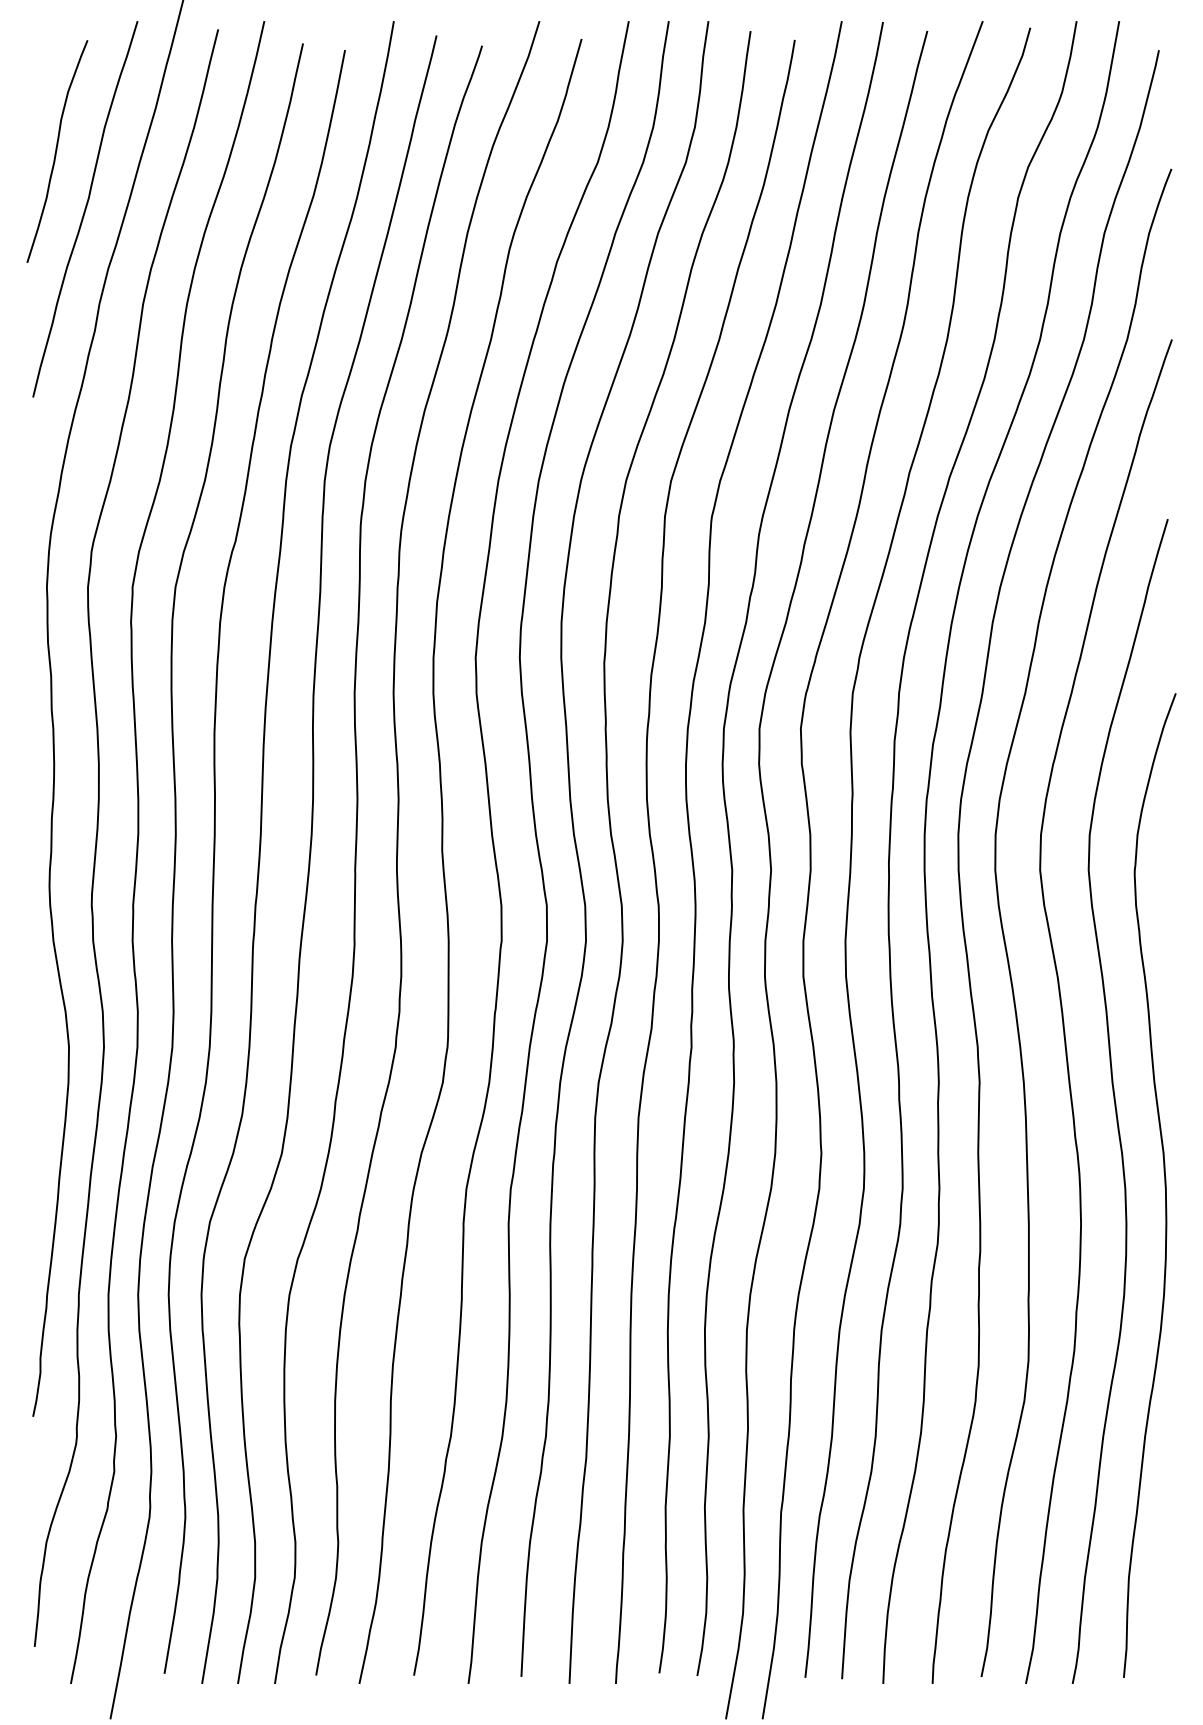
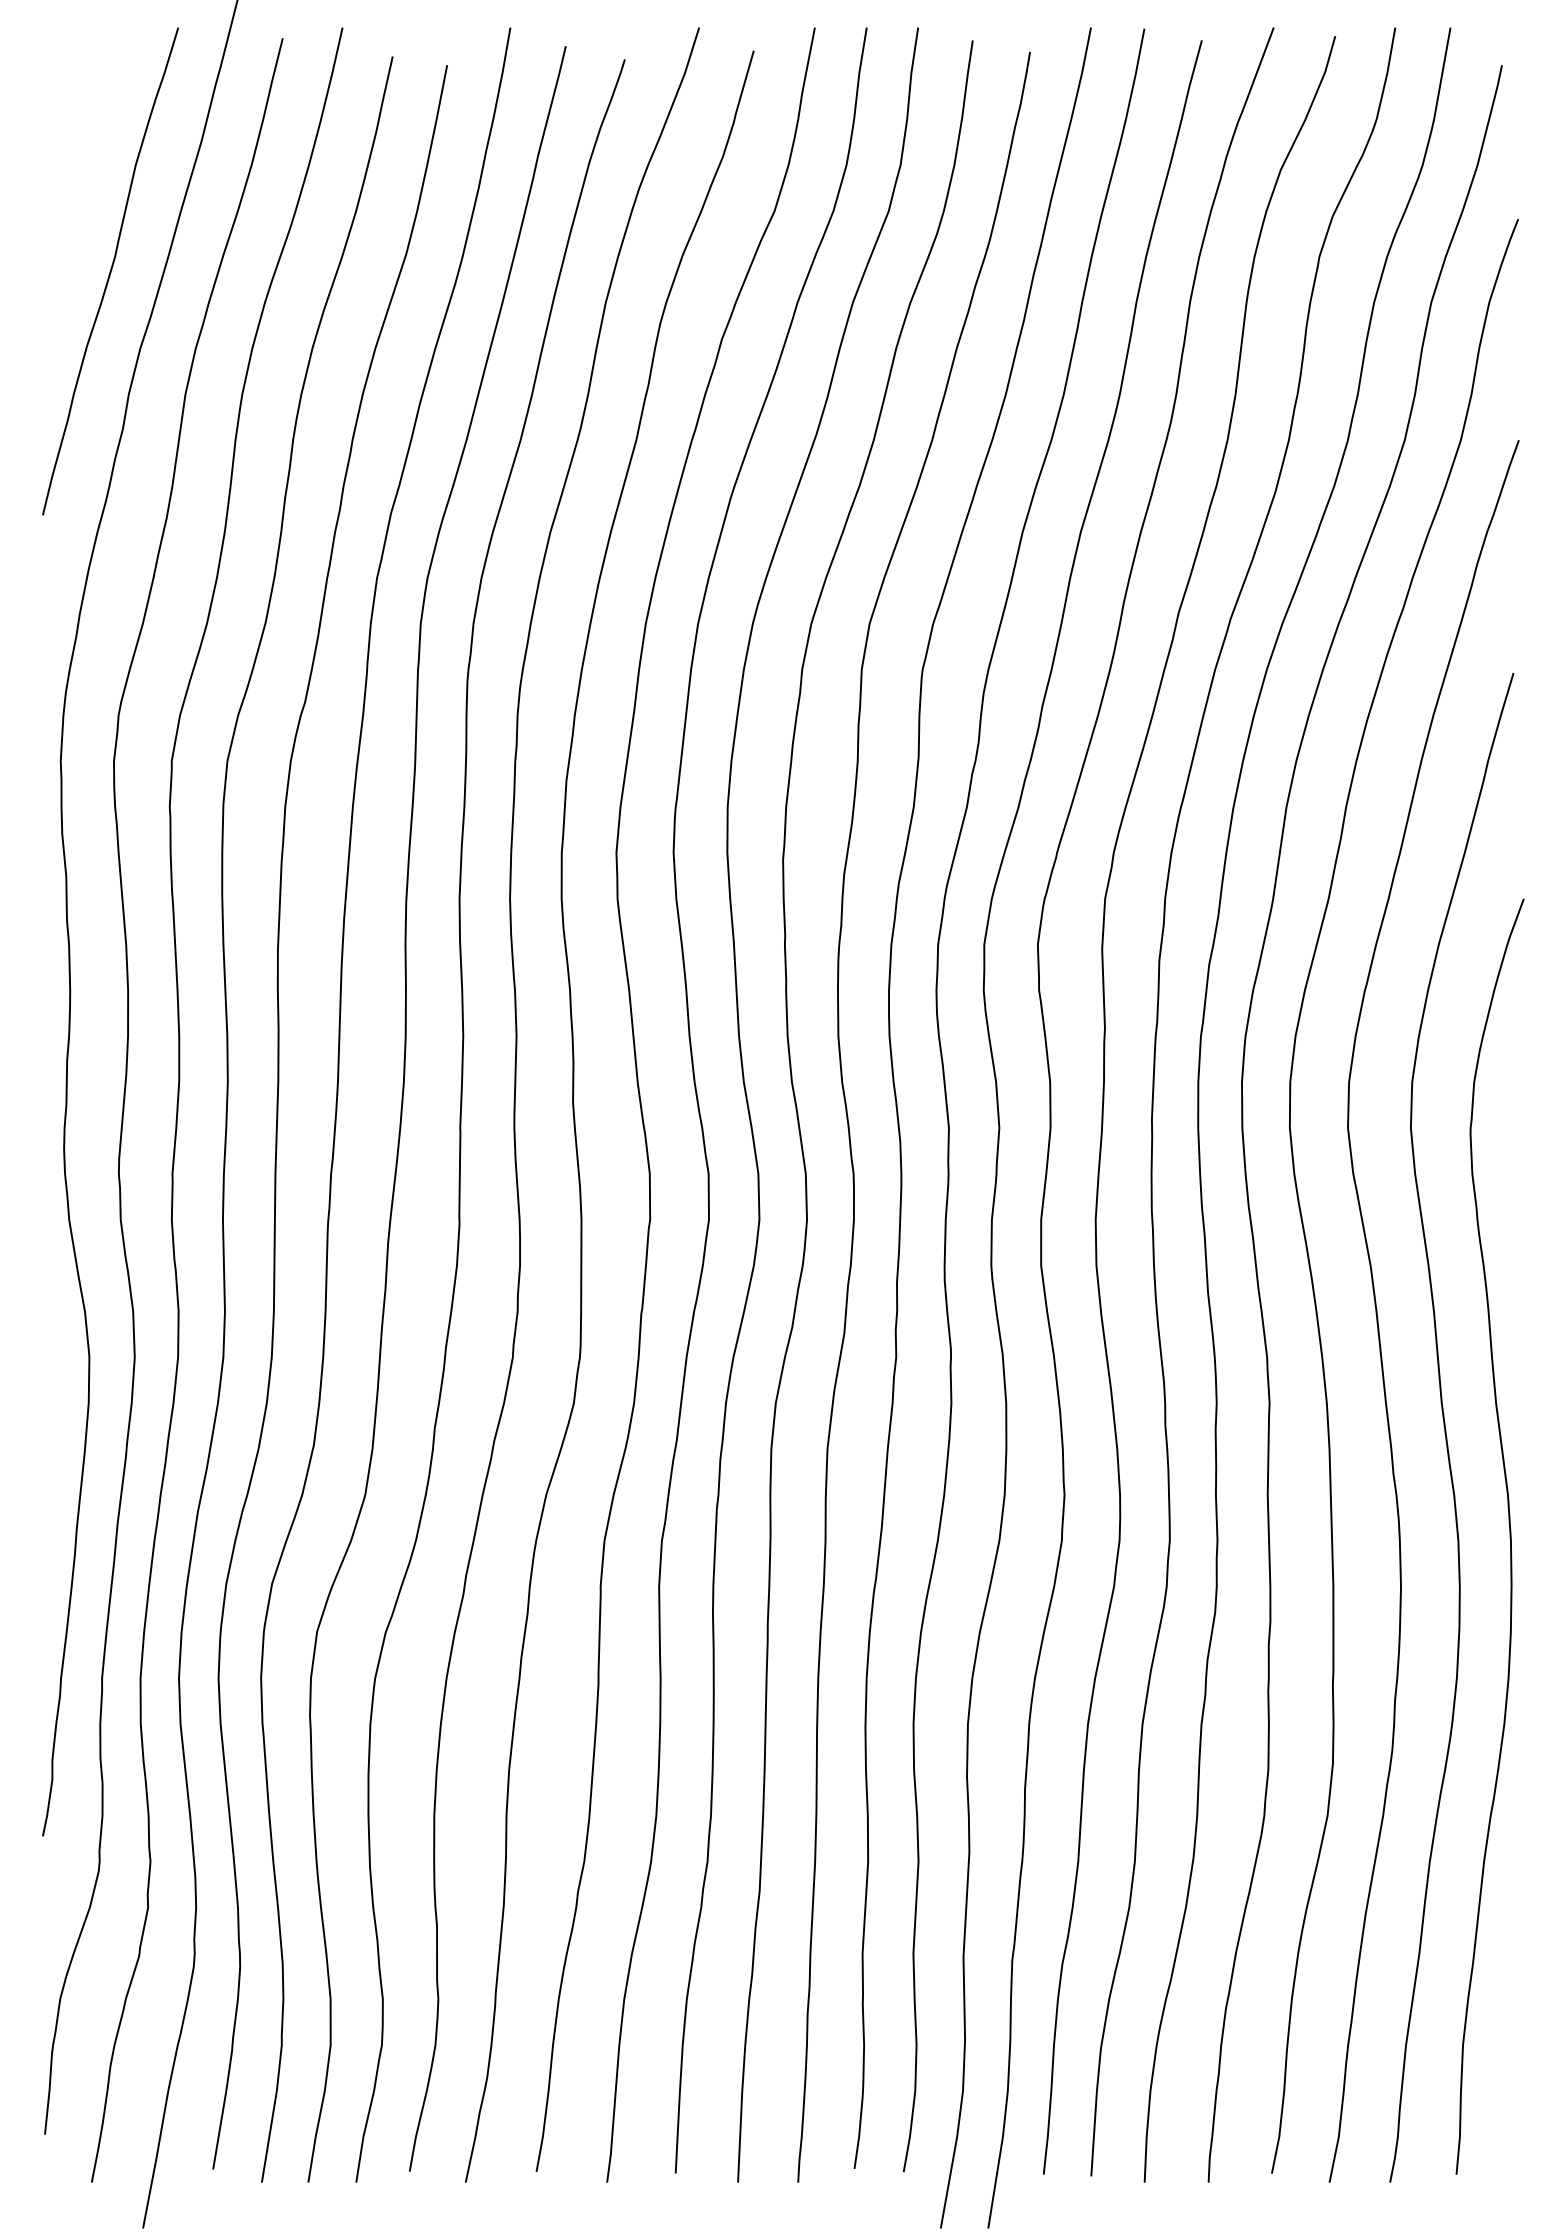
curve: (56, 151) -> (73, 196), removed

